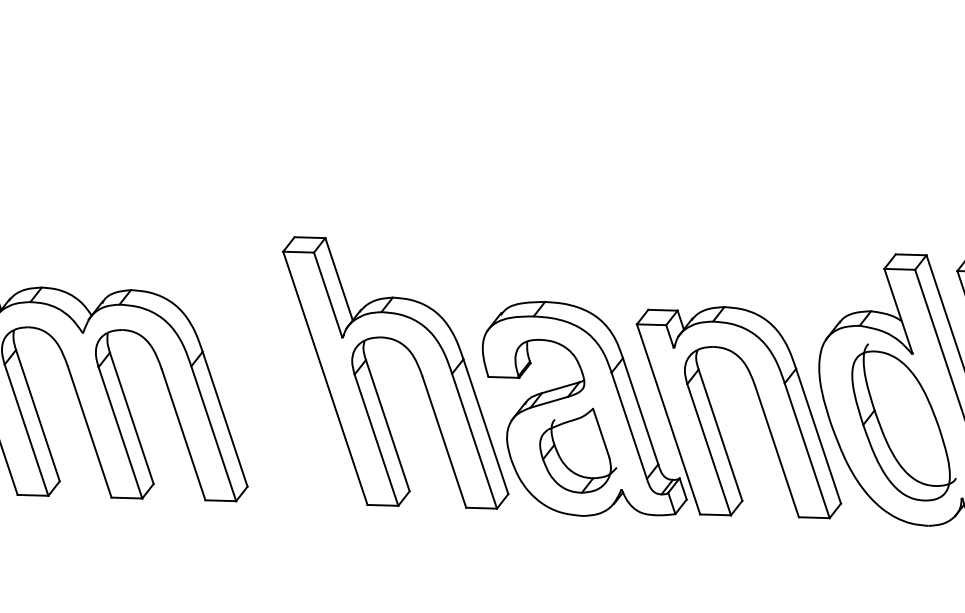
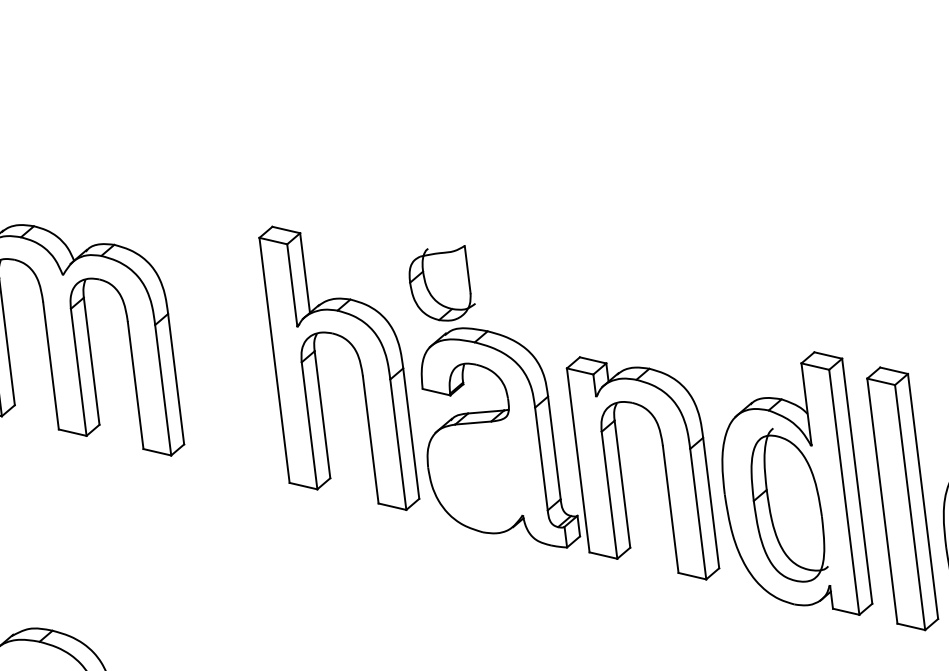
part: (576, 453) -> (441, 283), moved

